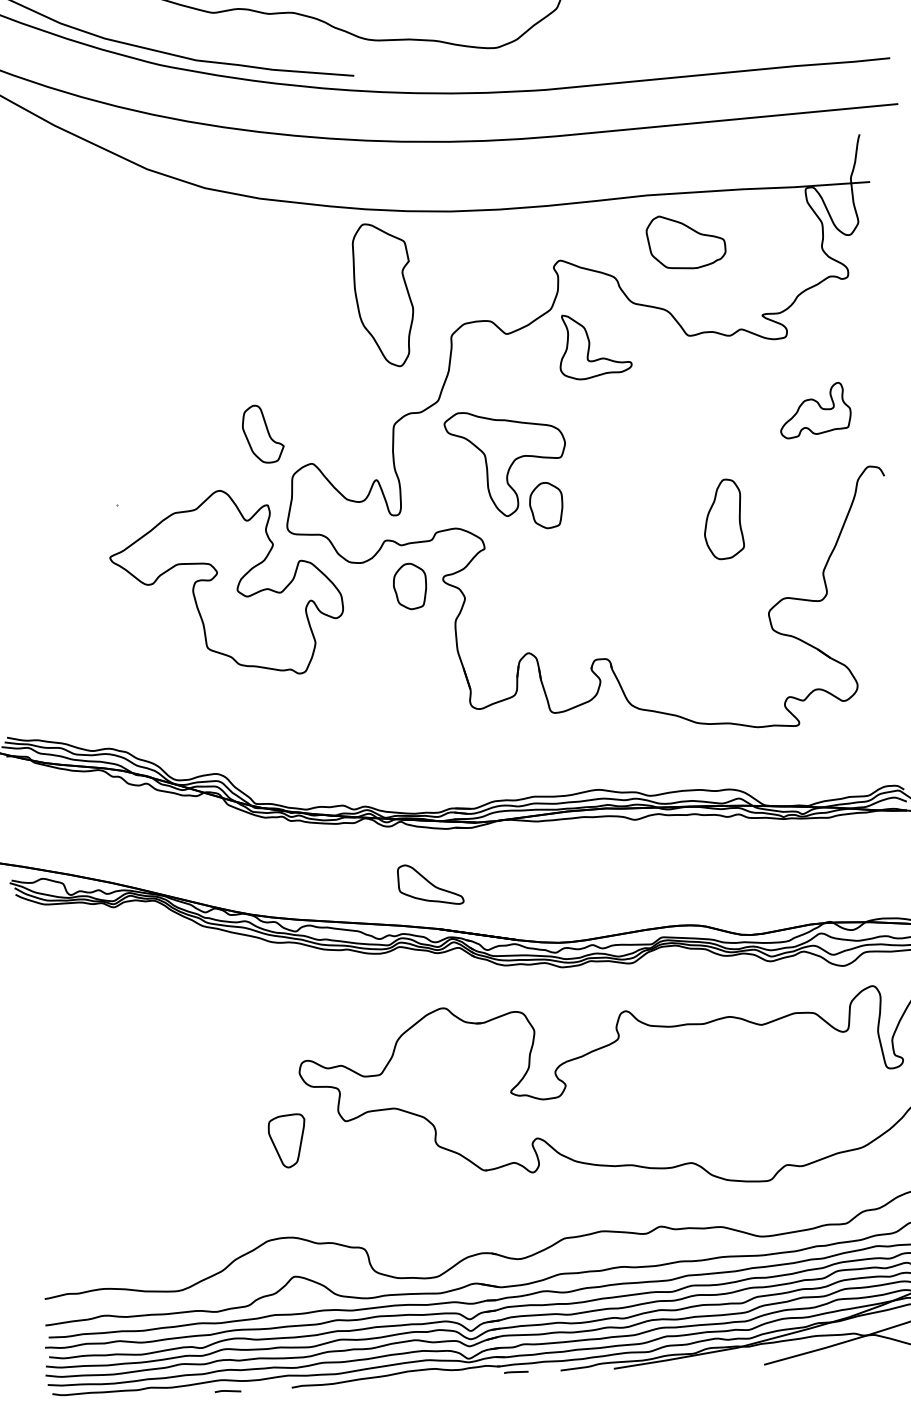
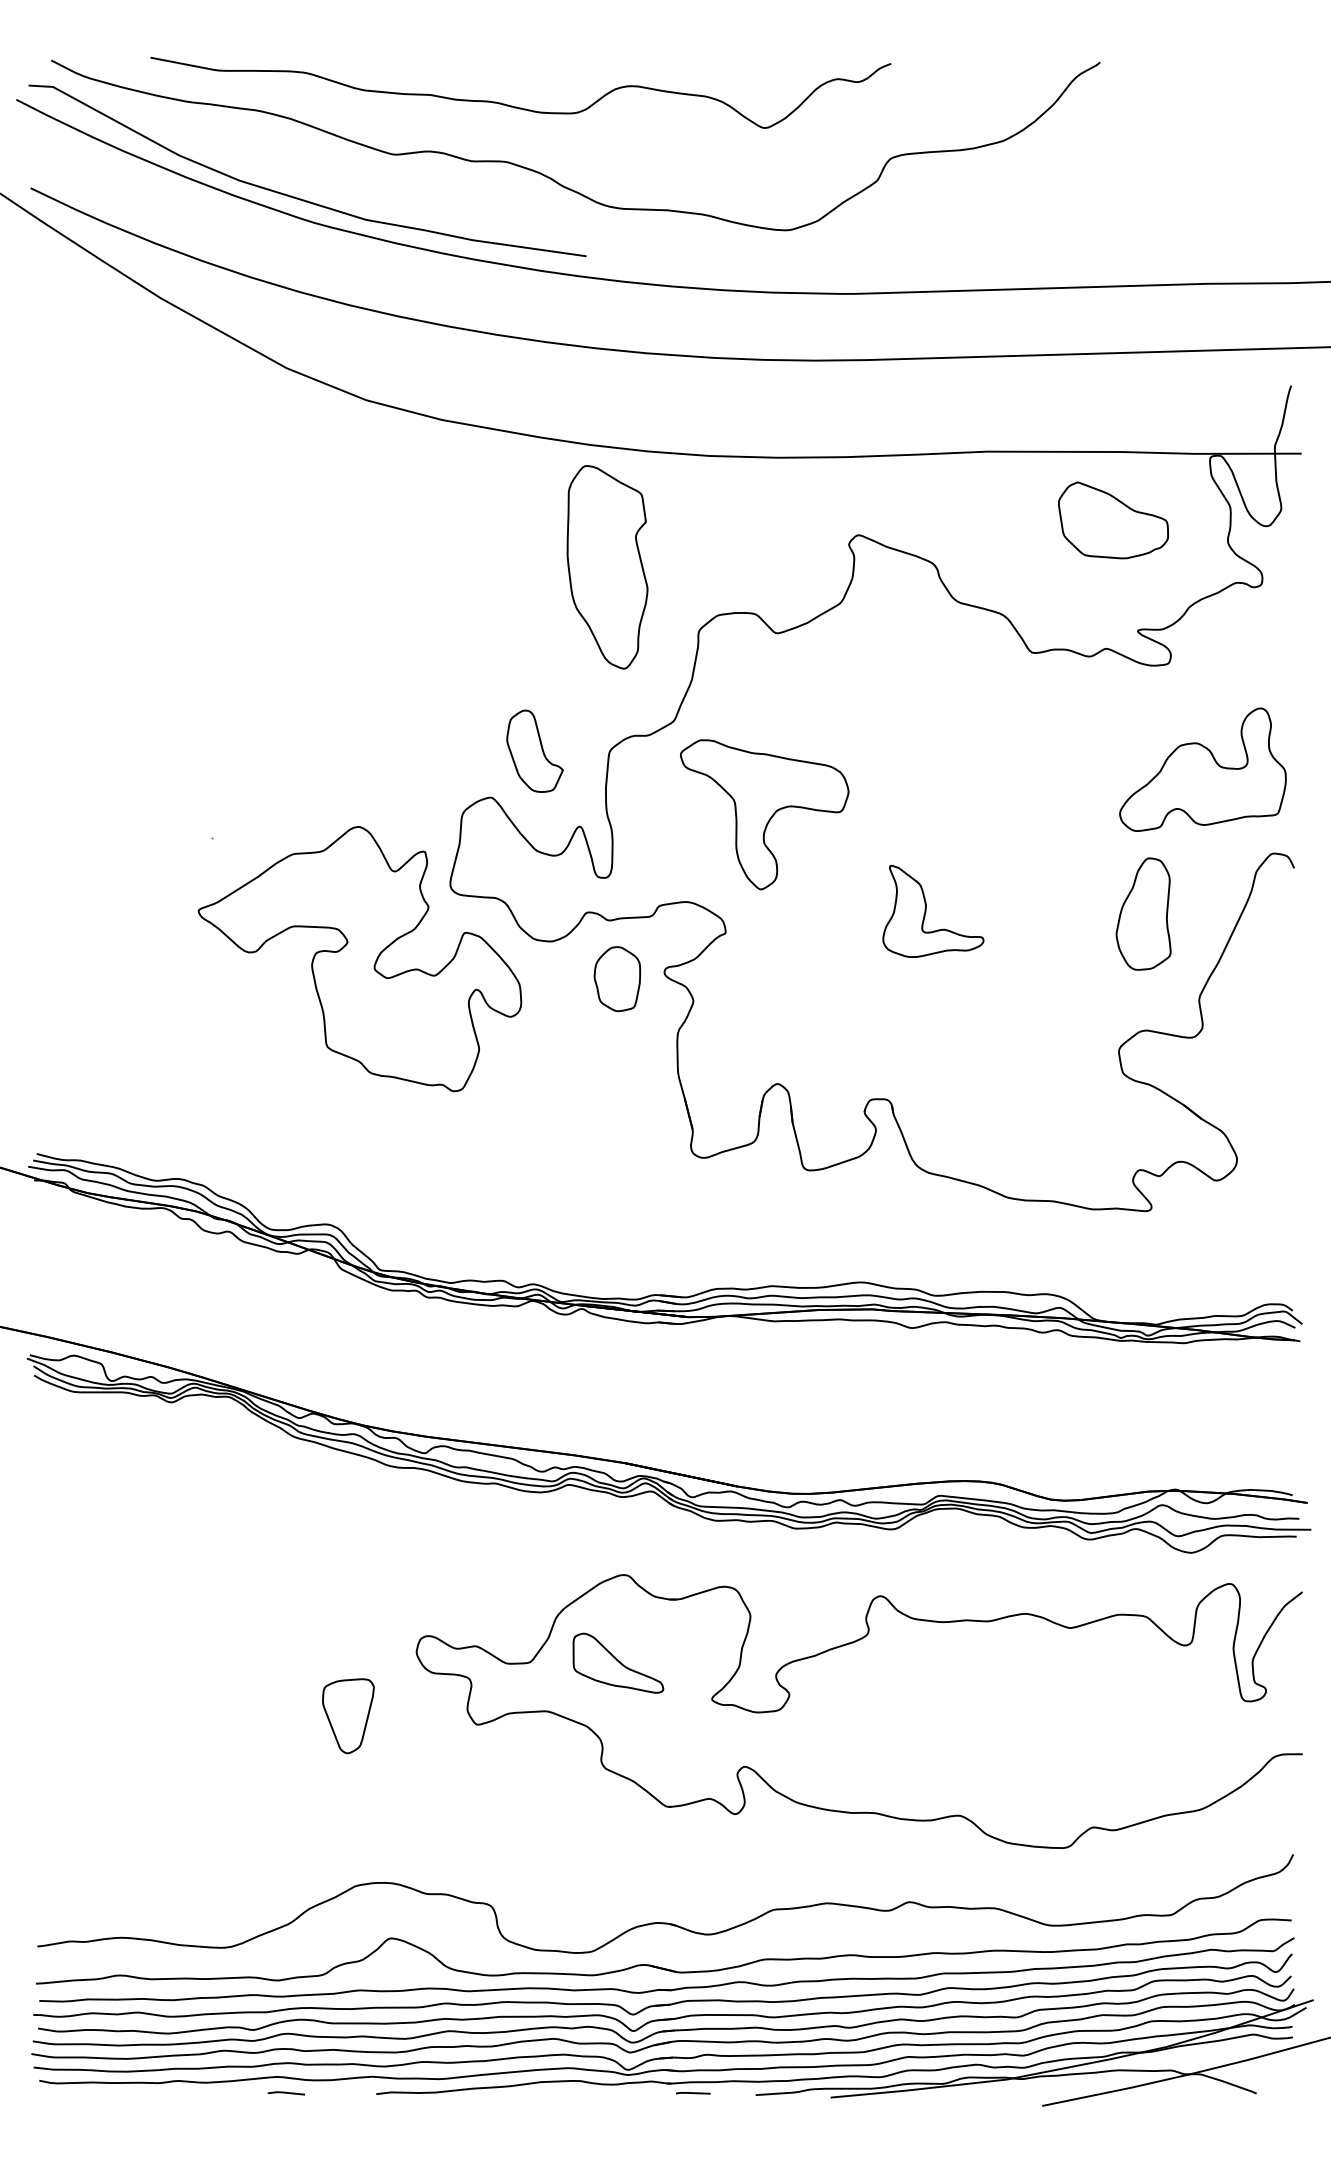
part: (686, 241) -> (1113, 520), moved
part: (589, 346) -> (926, 911), moved
part: (814, 410) -> (1202, 769), size x1.67
part: (262, 433) -> (534, 750), moved
part: (546, 505) -> (816, 878), removed
part: (723, 518) -> (1143, 913), moved
part: (430, 884) -> (618, 1662), moved
part: (287, 1141) -> (348, 1716), moved

